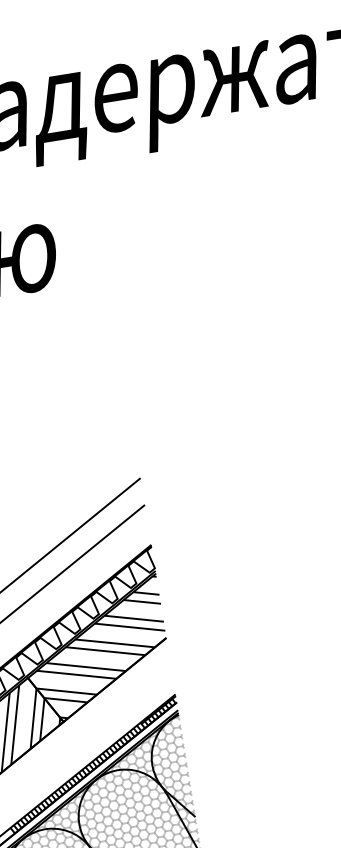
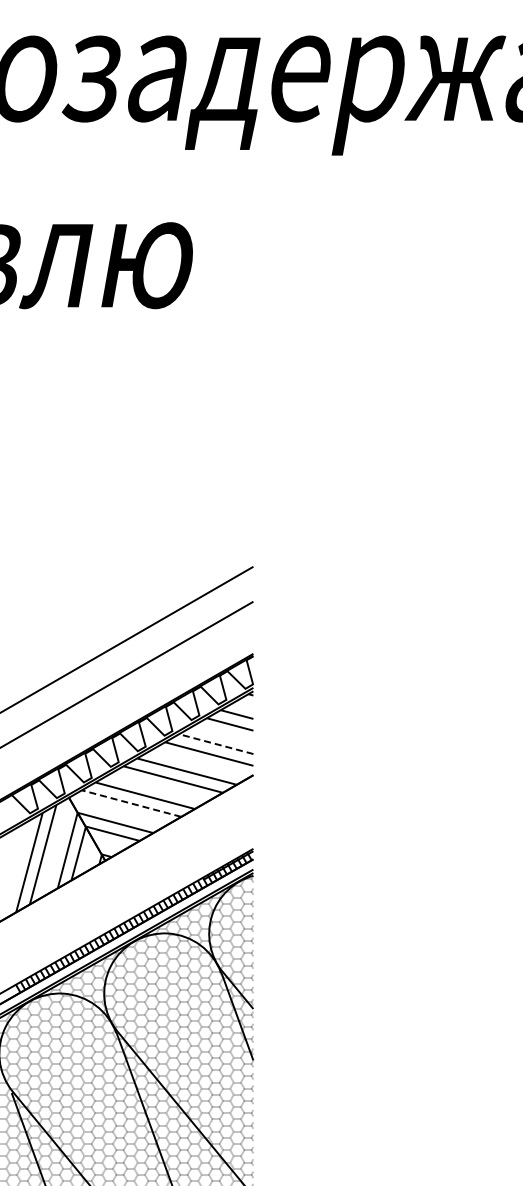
line: (134, 618) -> (216, 744), solid -> dashed
line: (76, 674) -> (131, 803), solid -> dashed

